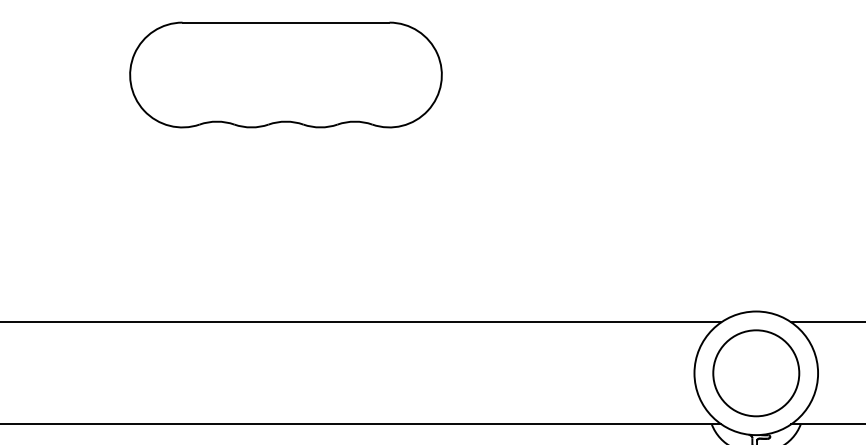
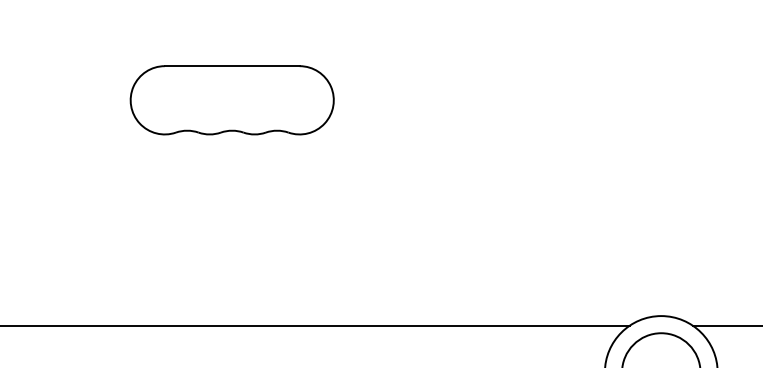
part: (285, 74) -> (231, 99), size x0.71

